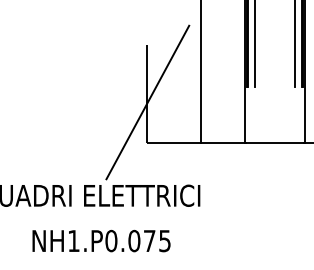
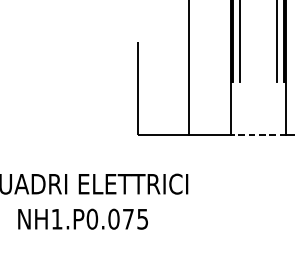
line: (147, 102) -> (138, 96), removed
line: (274, 143) -> (258, 134), solid -> dashed
text: (101, 240) -> (83, 218), moved

